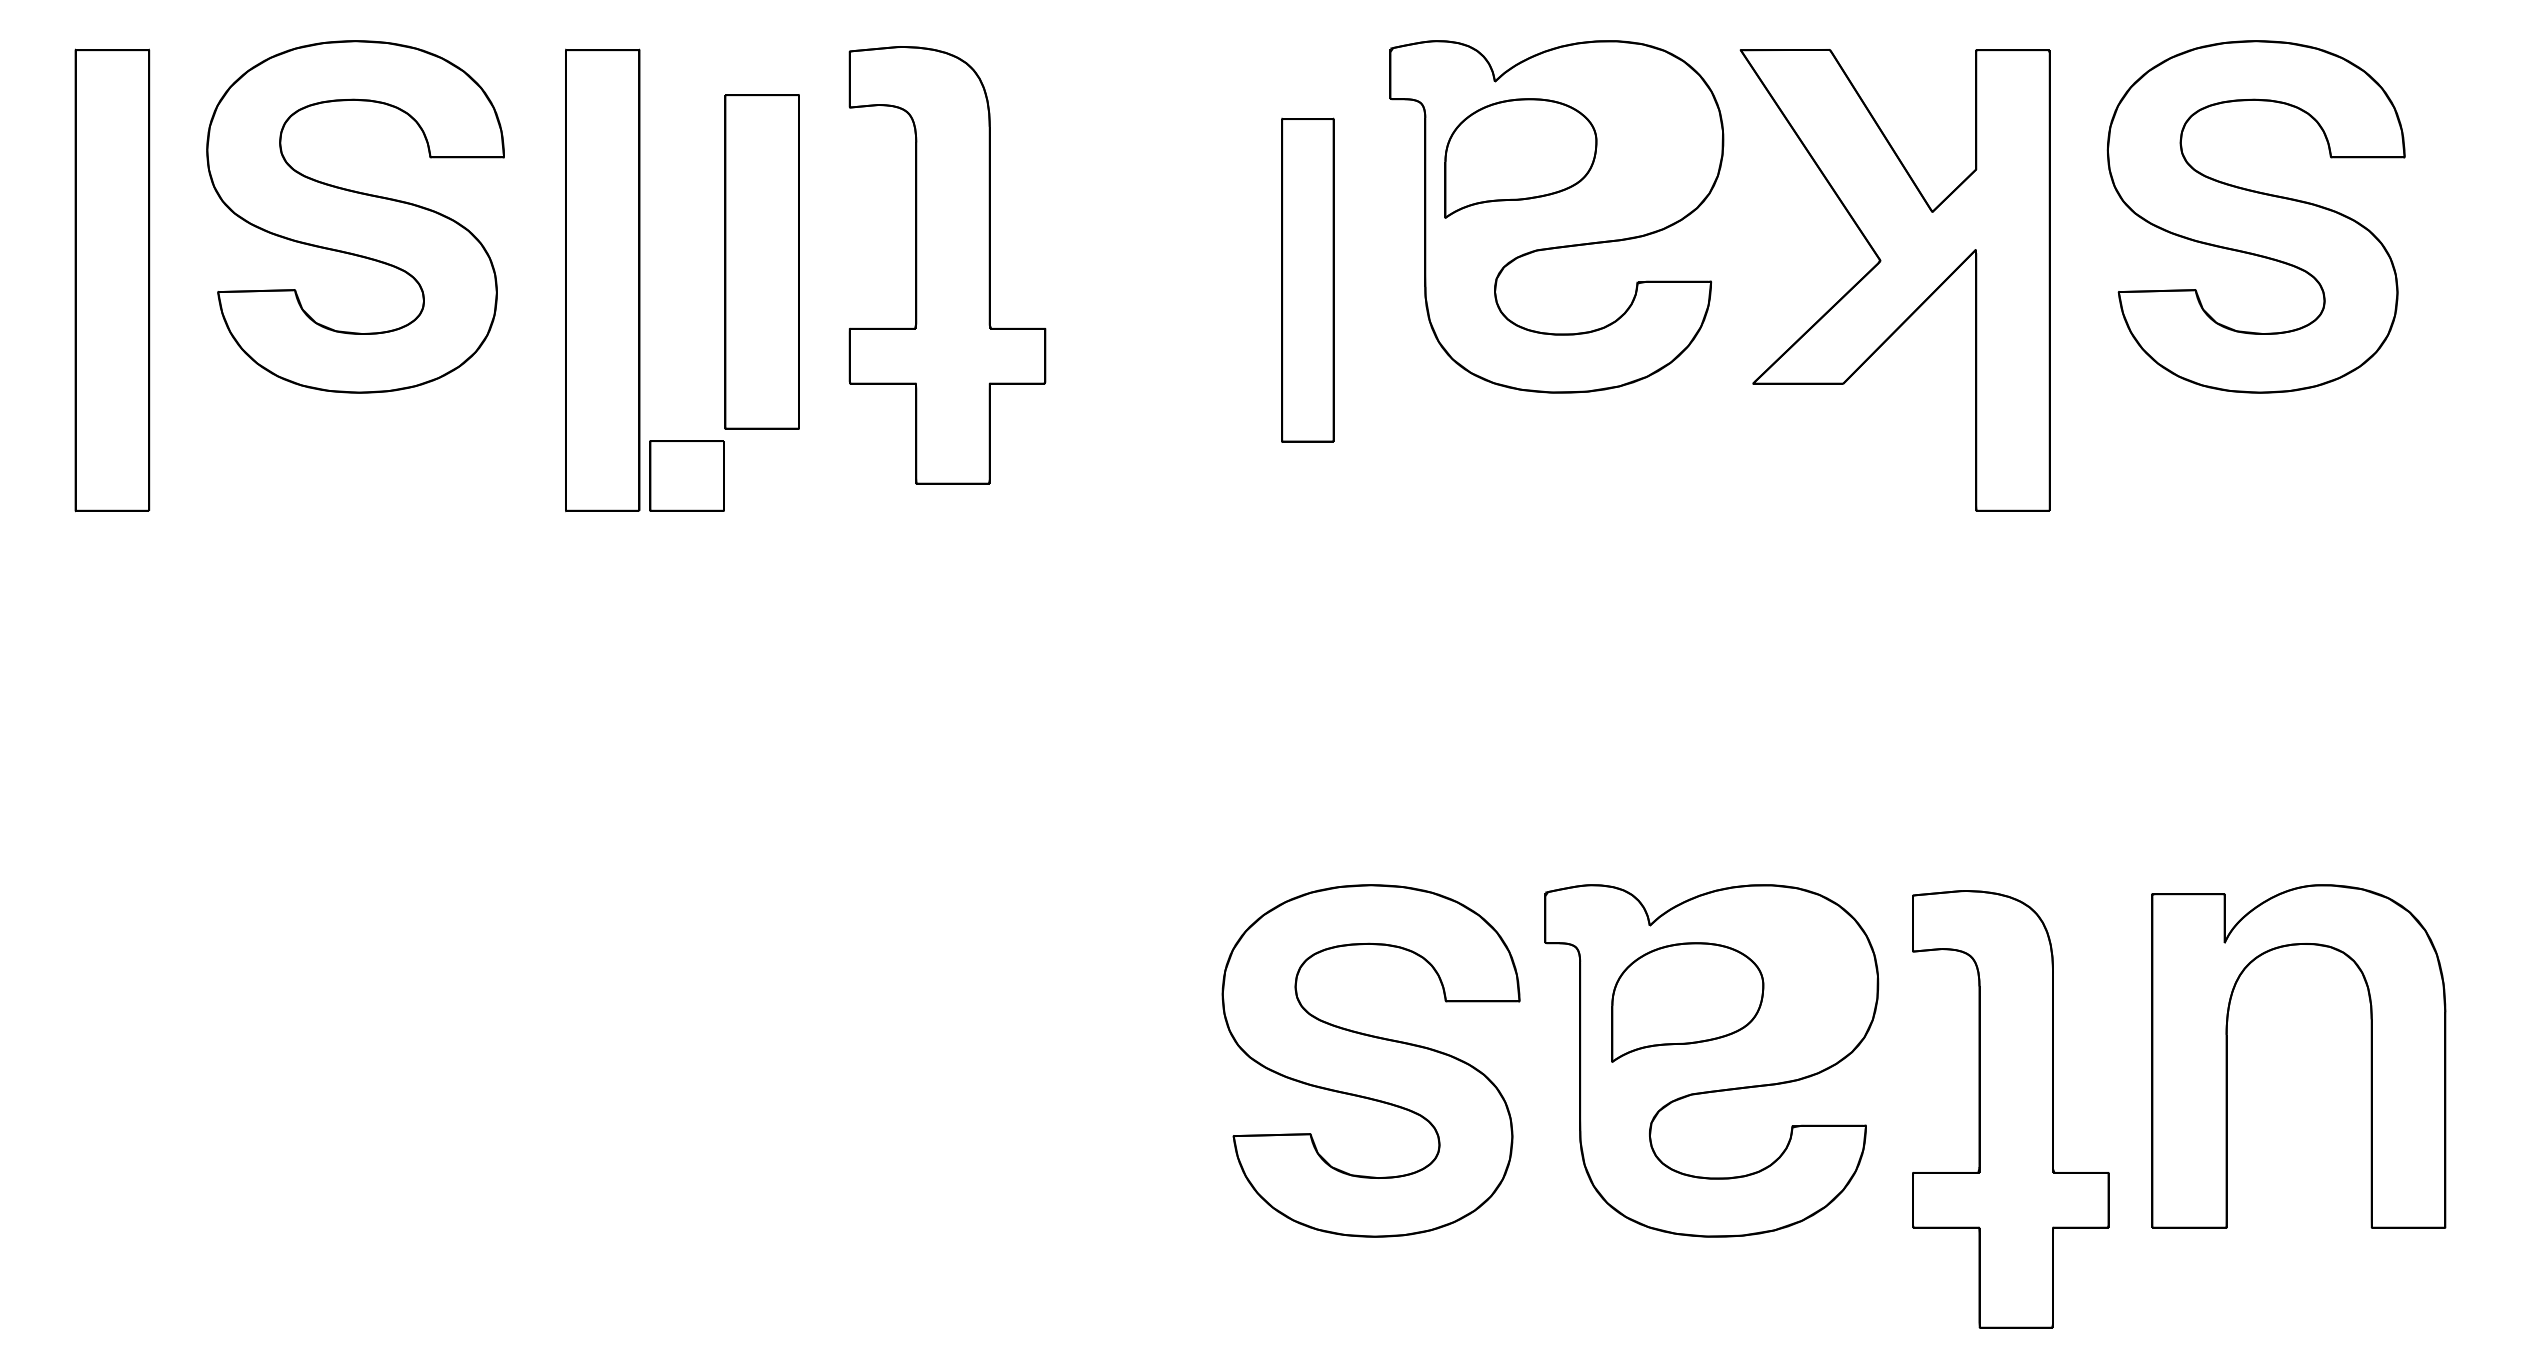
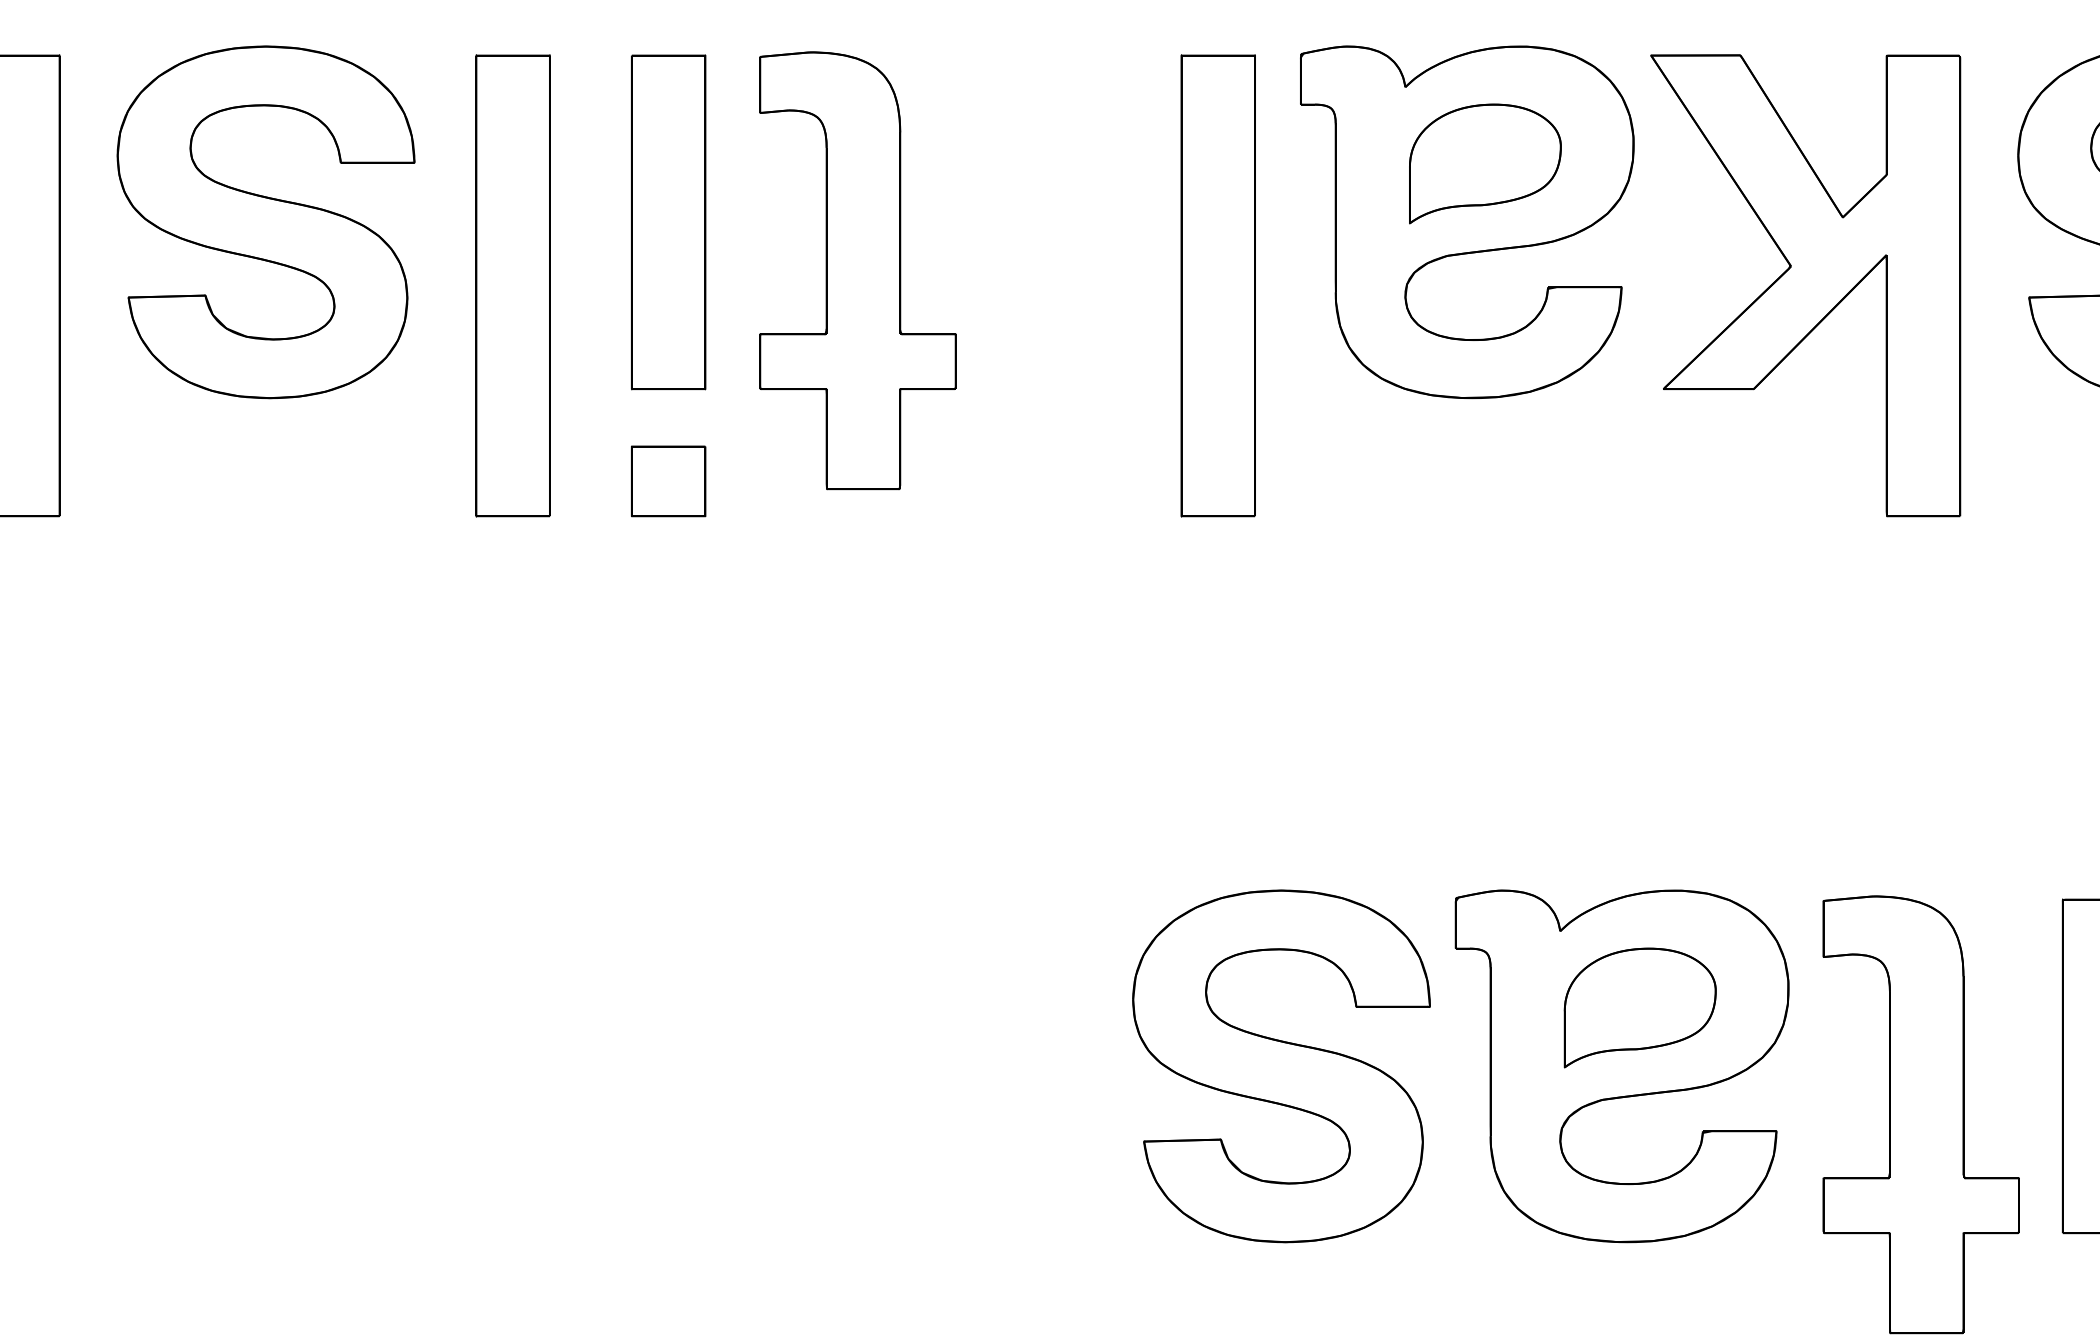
part: (1520, 158) -> (1484, 163), moved
part: (761, 261) -> (667, 221), moved
part: (1307, 279) -> (1217, 284), size x1.43
part: (686, 475) -> (667, 480), moved
part: (1687, 1002) -> (1639, 1007), moved

